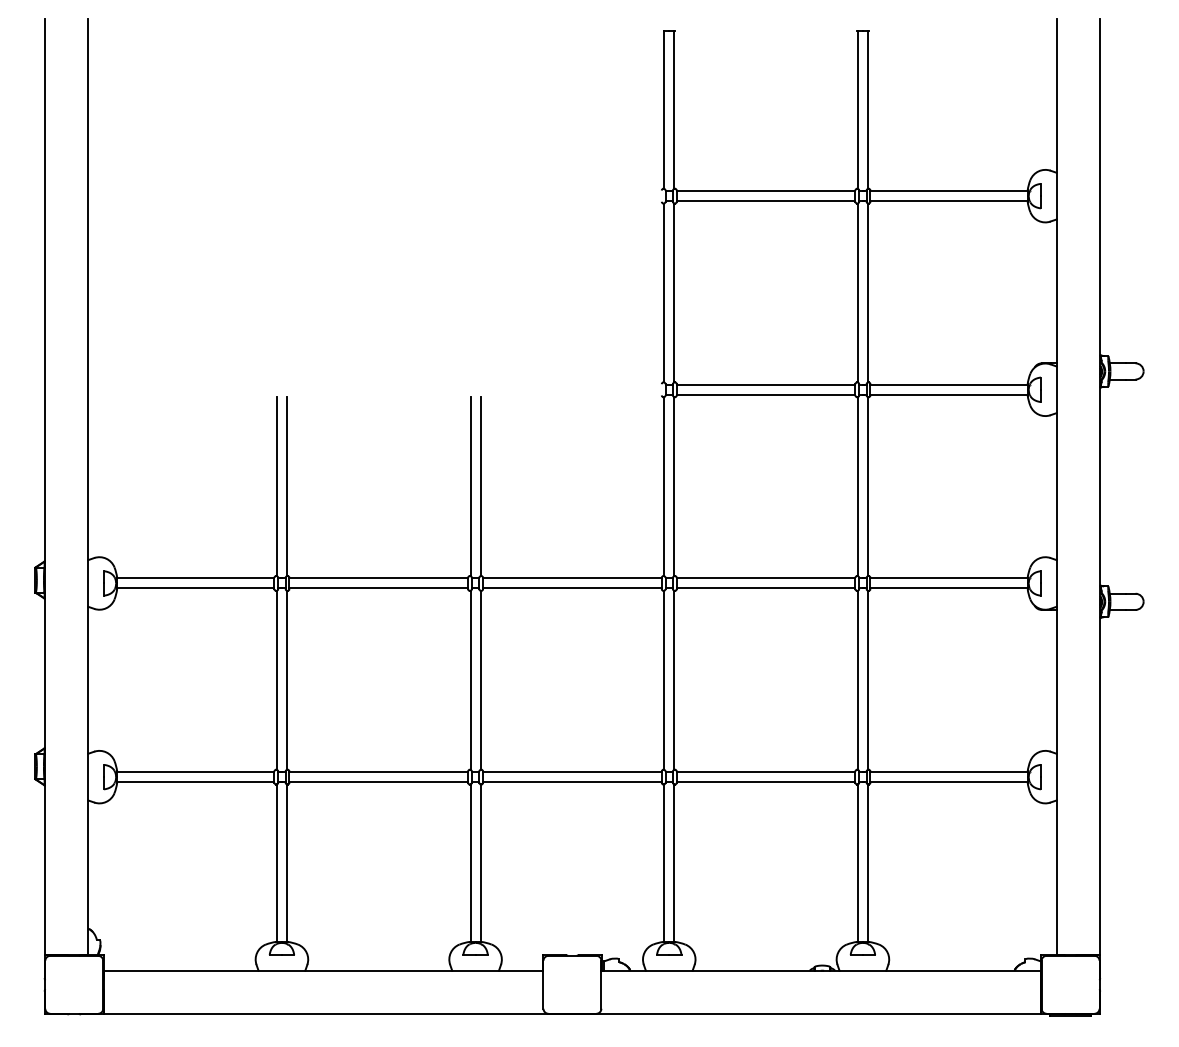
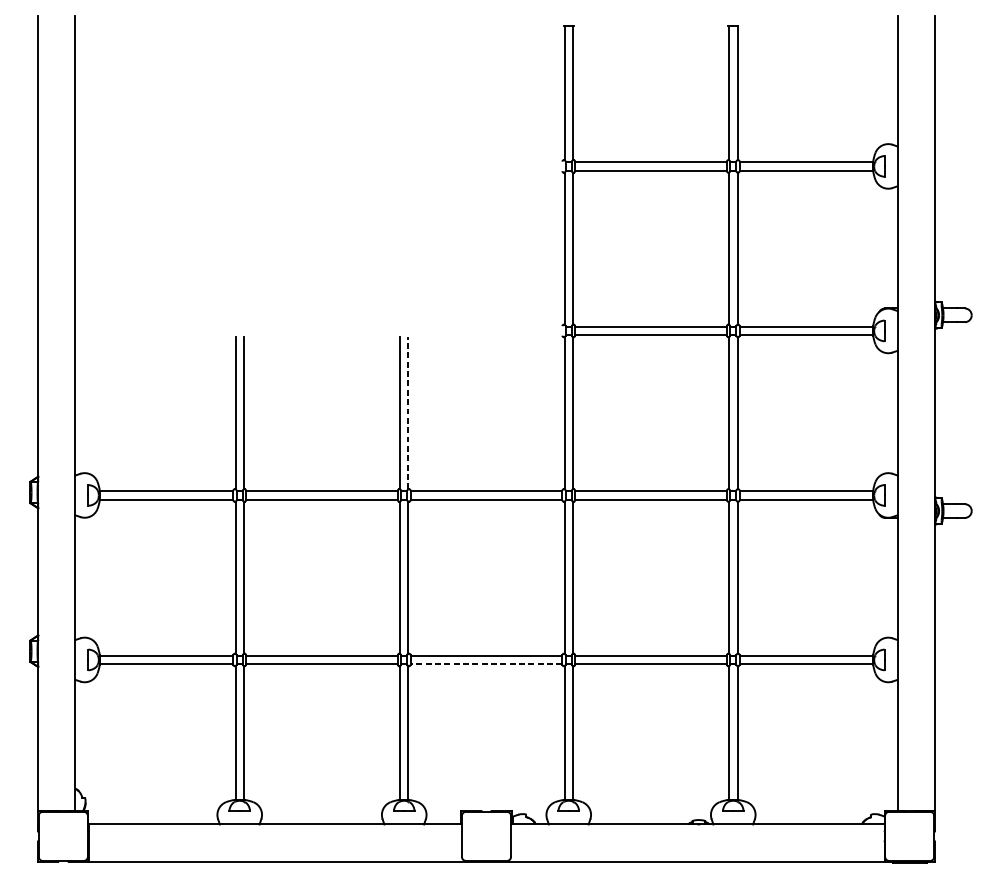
line: (480, 486) -> (408, 413), solid -> dashed
line: (571, 782) -> (485, 664), solid -> dashed

